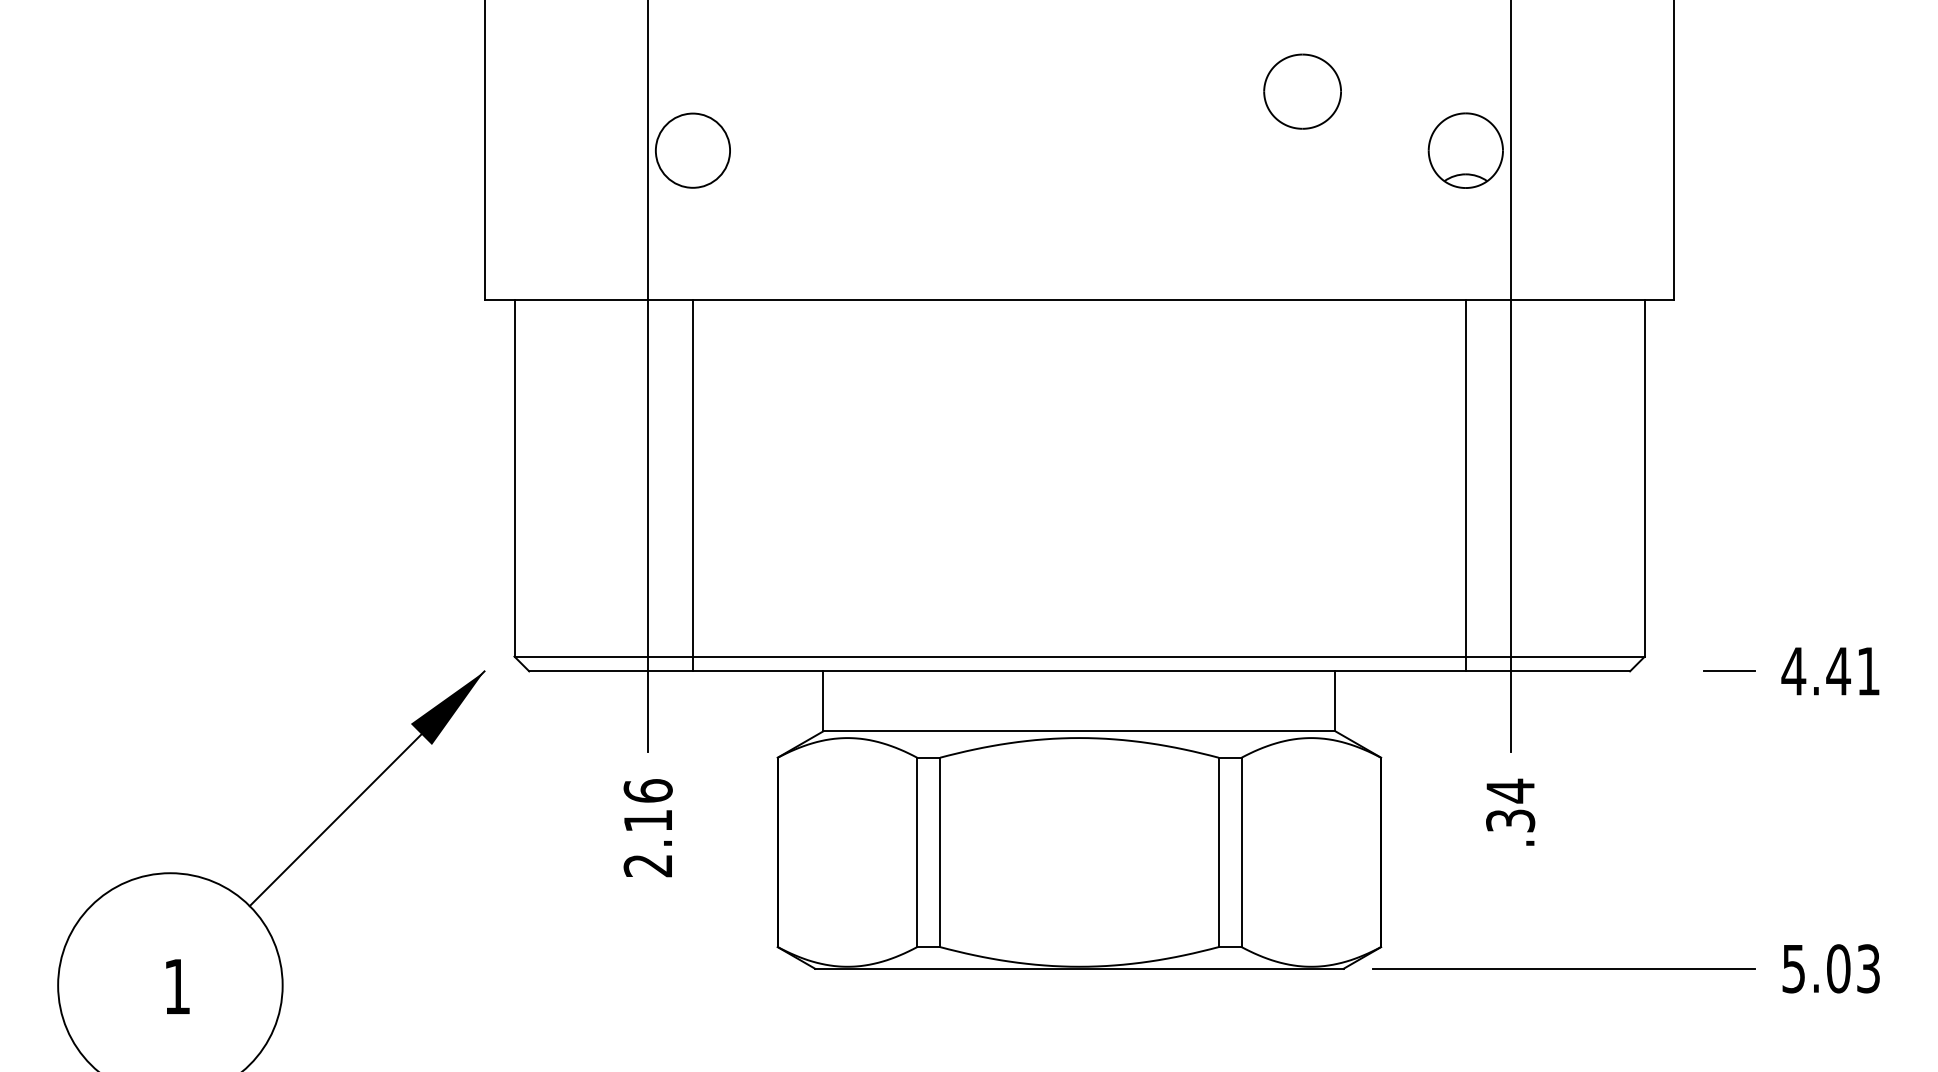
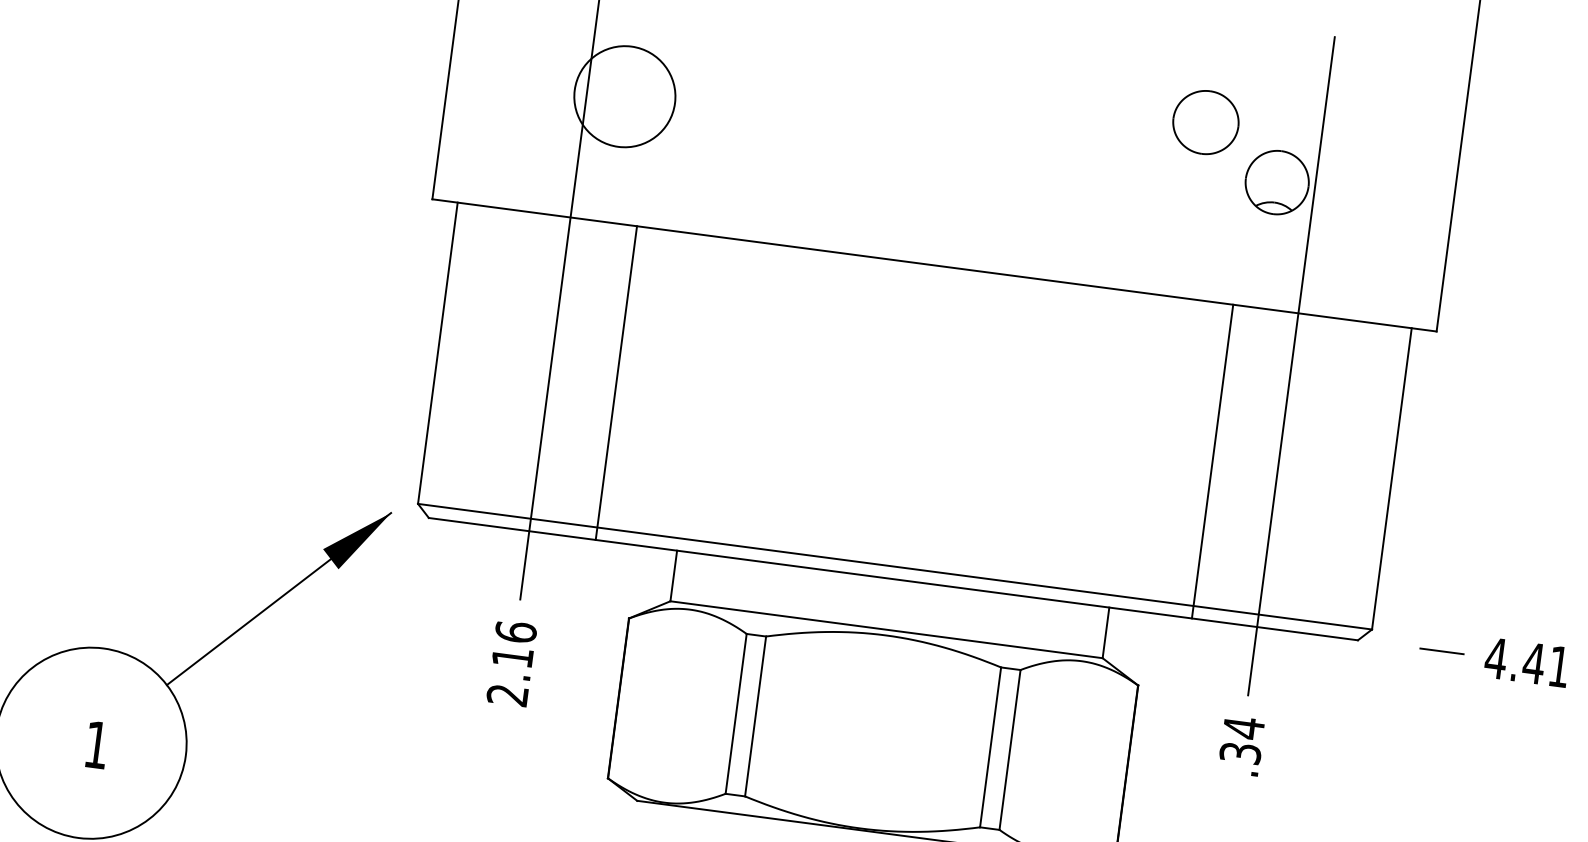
part: (1302, 91) -> (1205, 122), moved
circle: (692, 150) -> (624, 96), size x1.6
line: (692, 485) -> (615, 383), moved
line: (1466, 485) -> (1212, 461), moved

